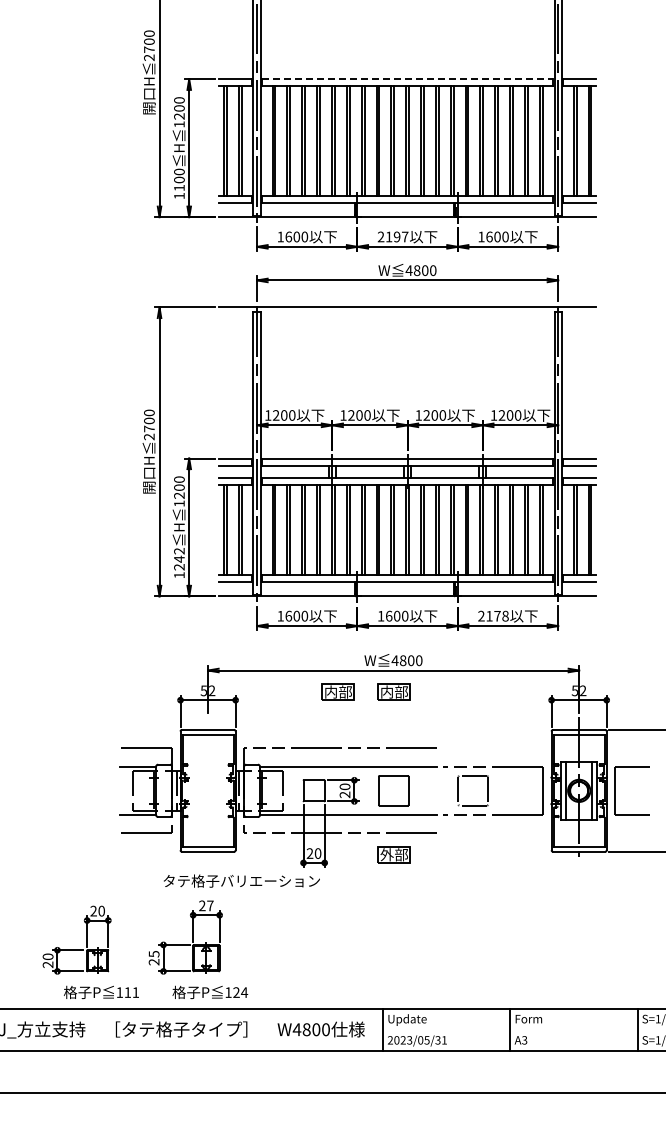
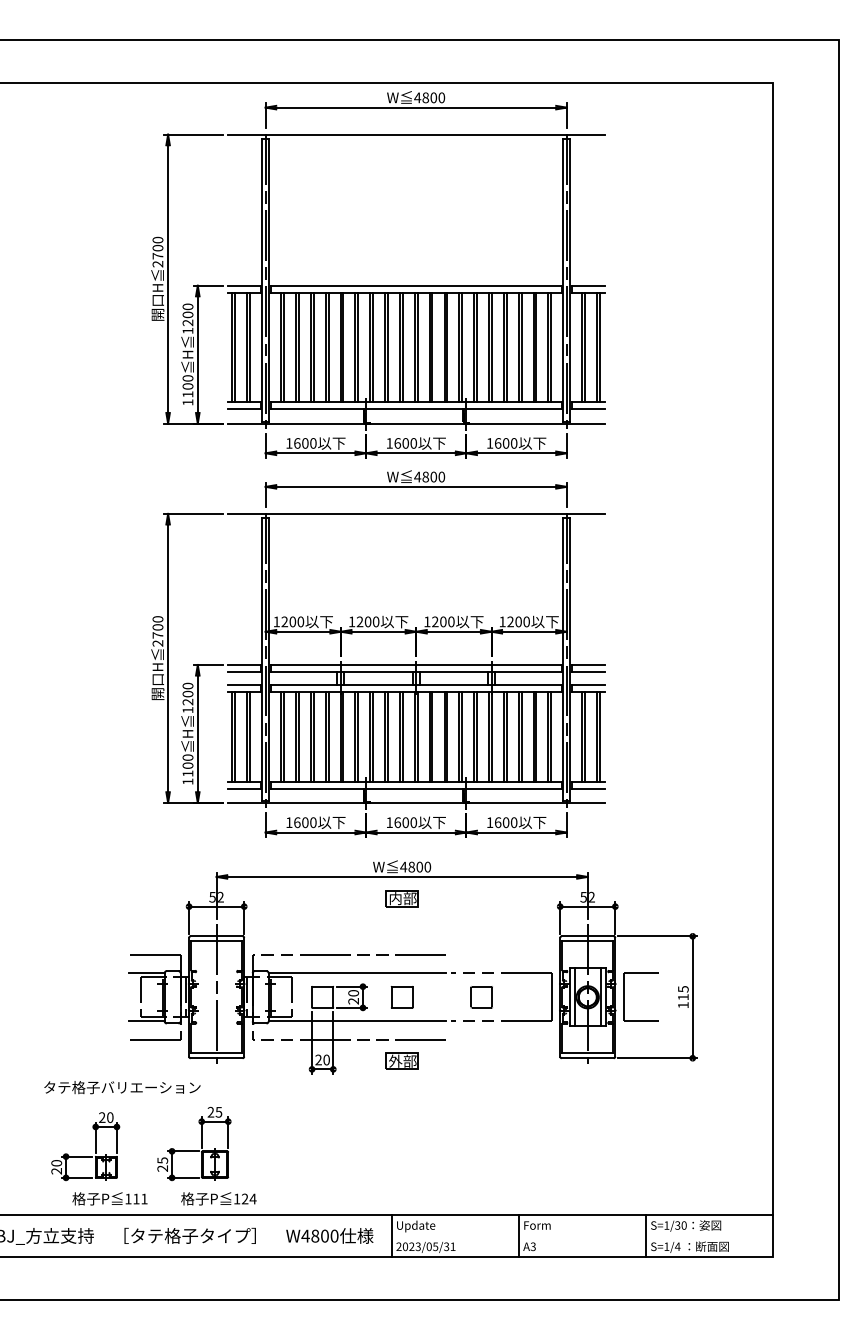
line: (407, 79) -> (416, 285), dashed -> solid
text: (392, 237) -> (401, 443), 2197 -> 1600
text: (178, 559) -> (187, 765), 1242 -> 1100
text: (492, 616) -> (501, 822), 2178 -> 1600
part: (336, 692) -> (345, 898), removed
line: (207, 787) -> (216, 993), added
part: (392, 791) -> (401, 997), size x0.71
part: (472, 791) -> (481, 997), size x0.71
text: (241, 881) -> (122, 1087), moved
text: (209, 906) -> (218, 1112), 27 -> 25

